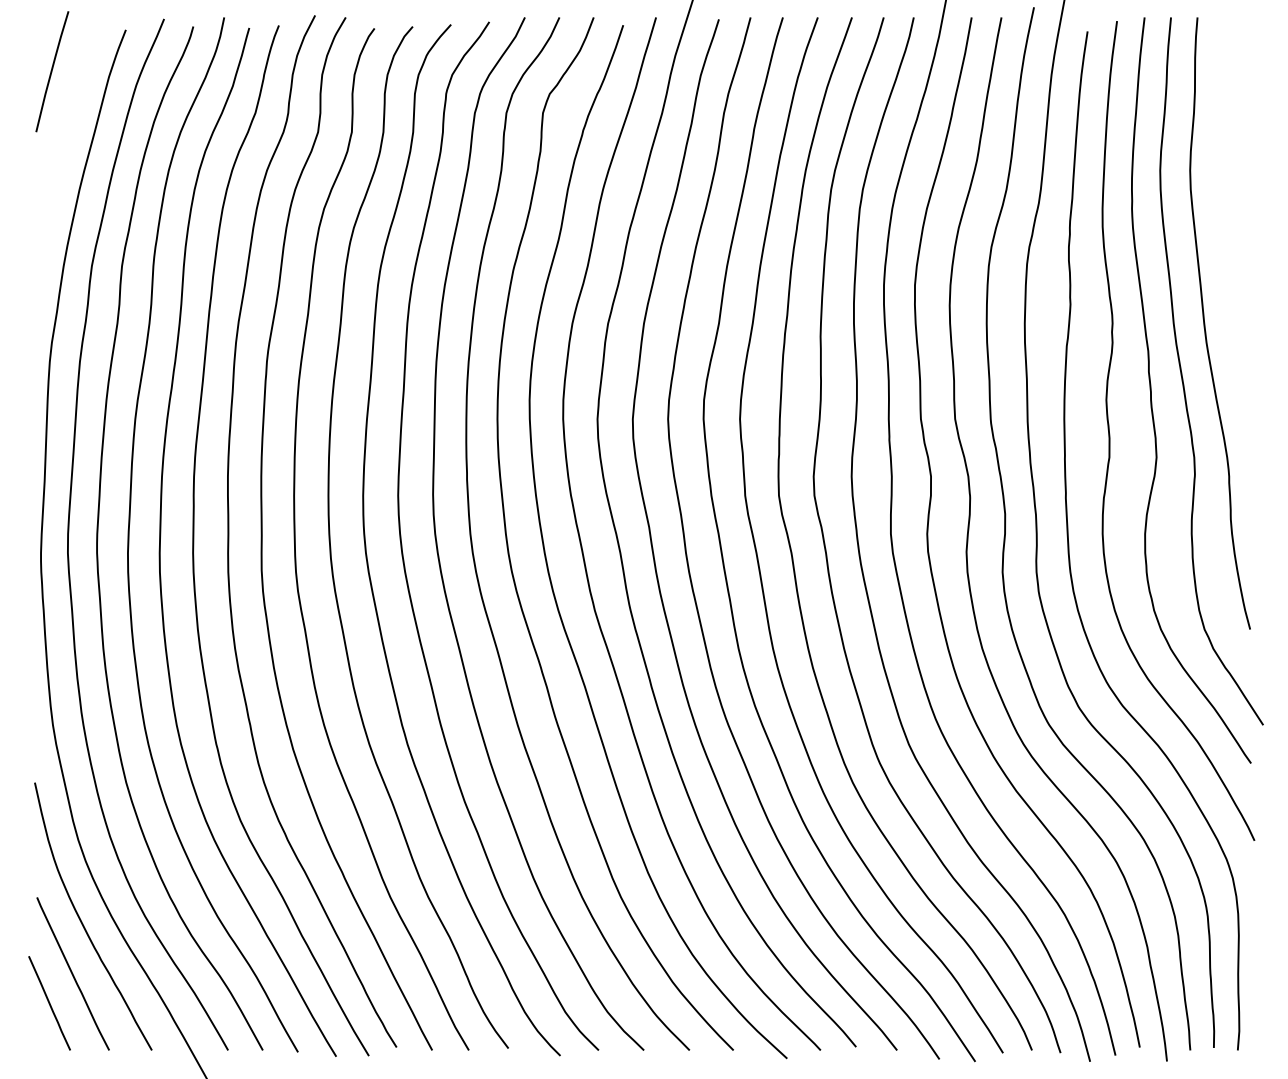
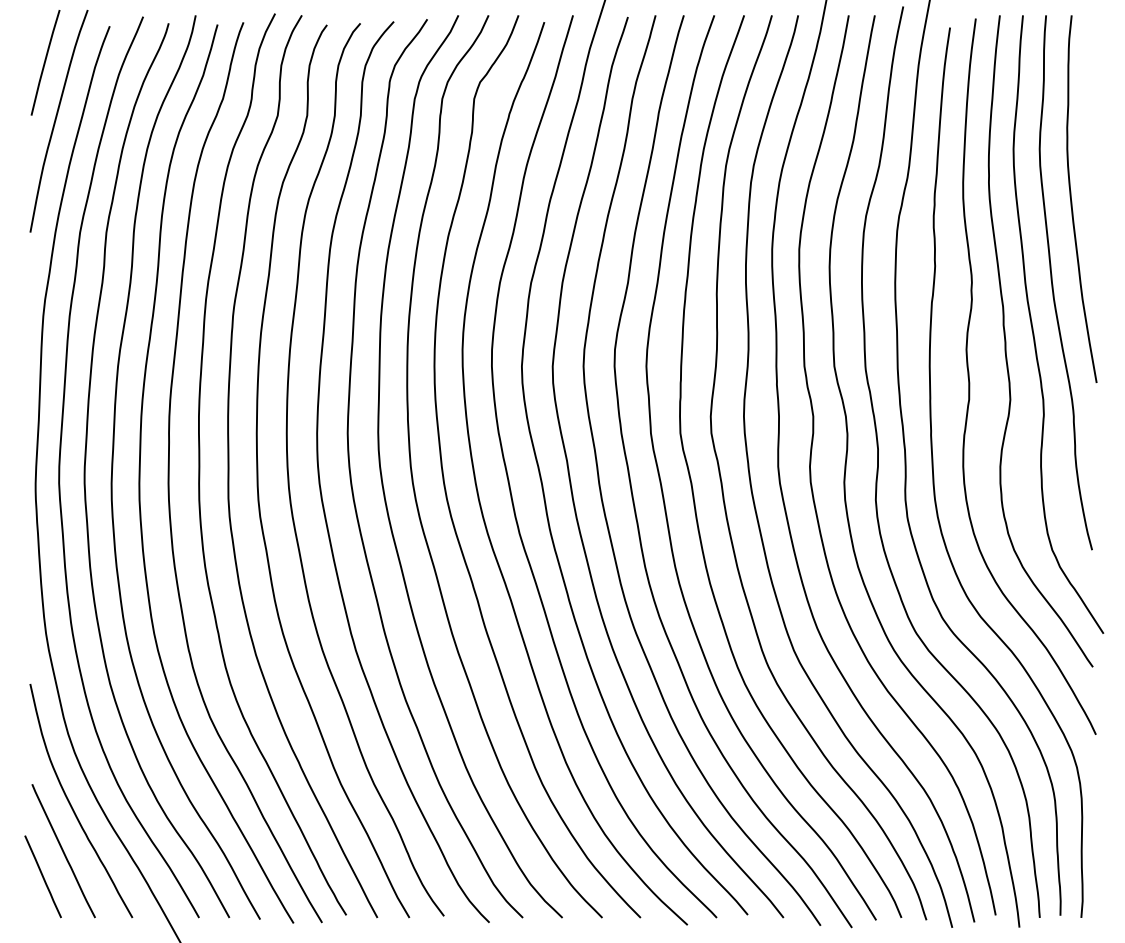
curve: (64, 137) -> (56, 120), added
curve: (1227, 230) -> (1072, 201), added

